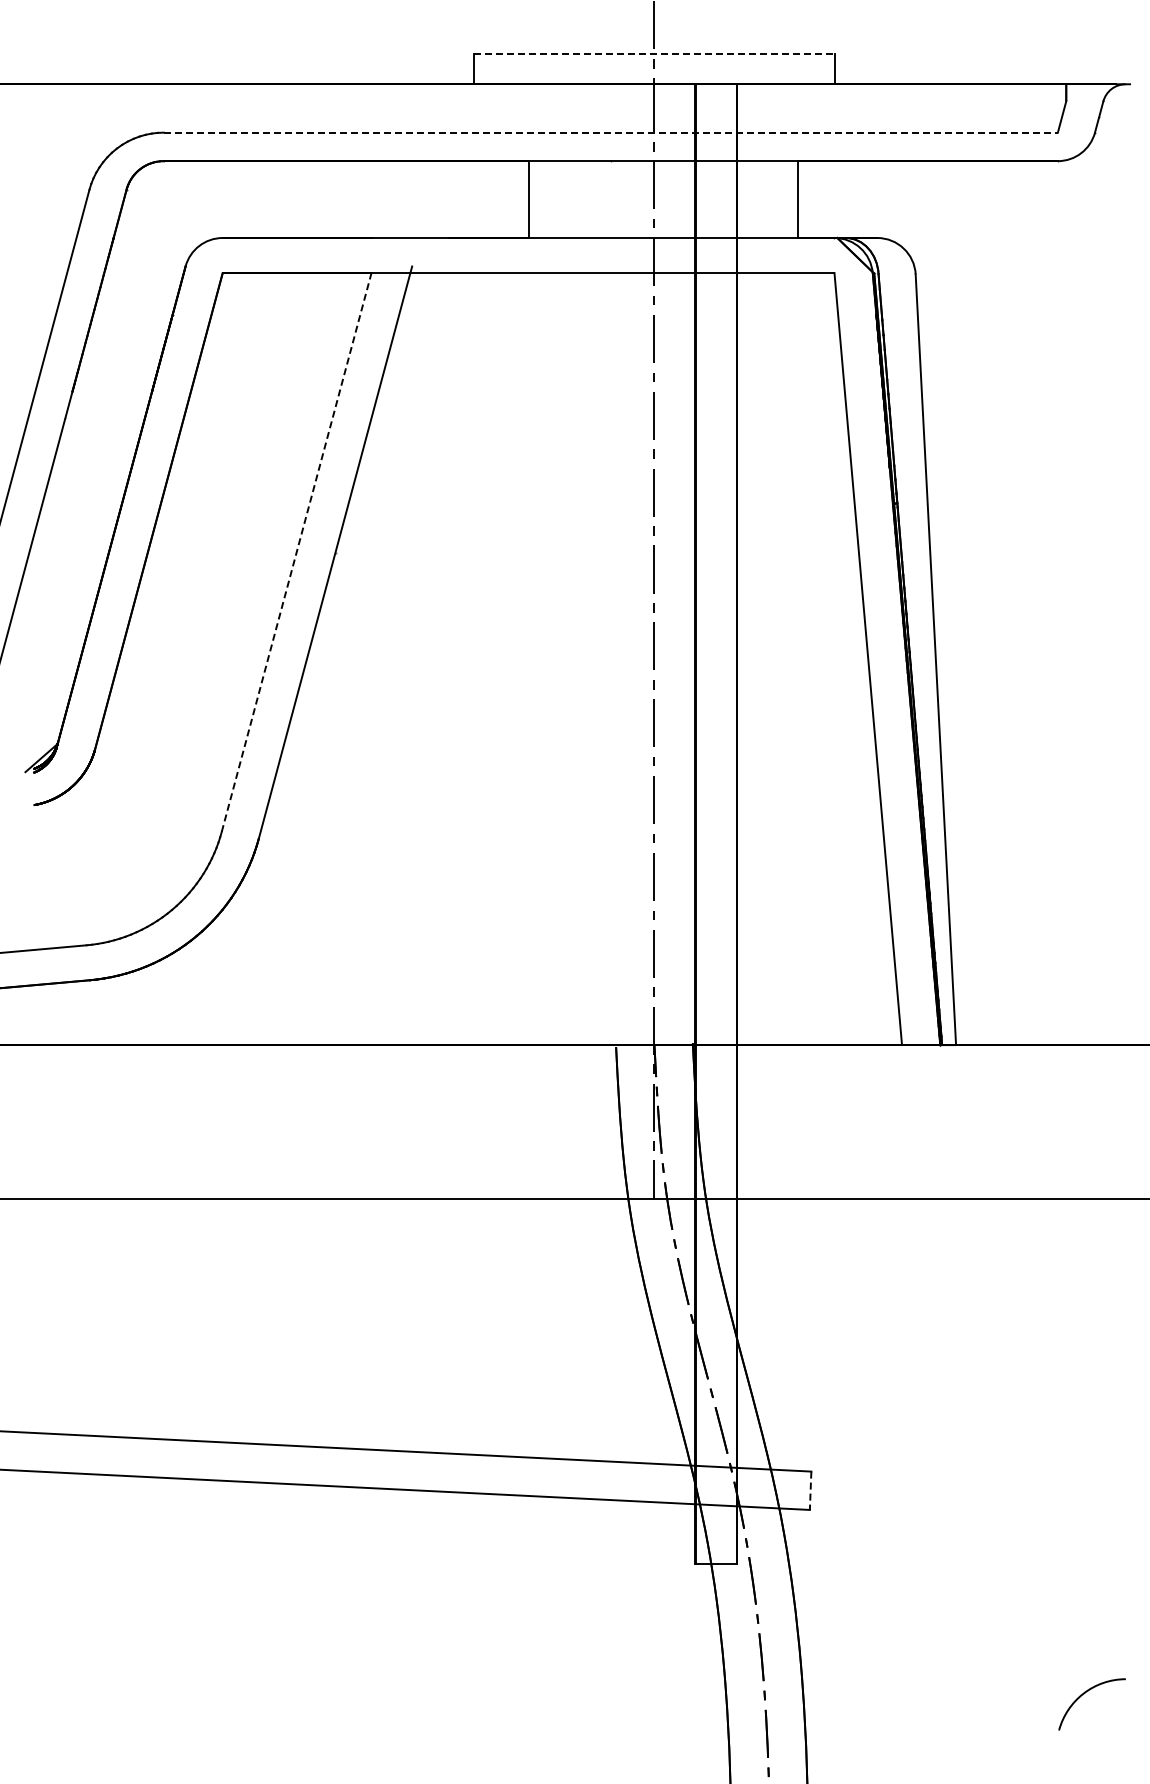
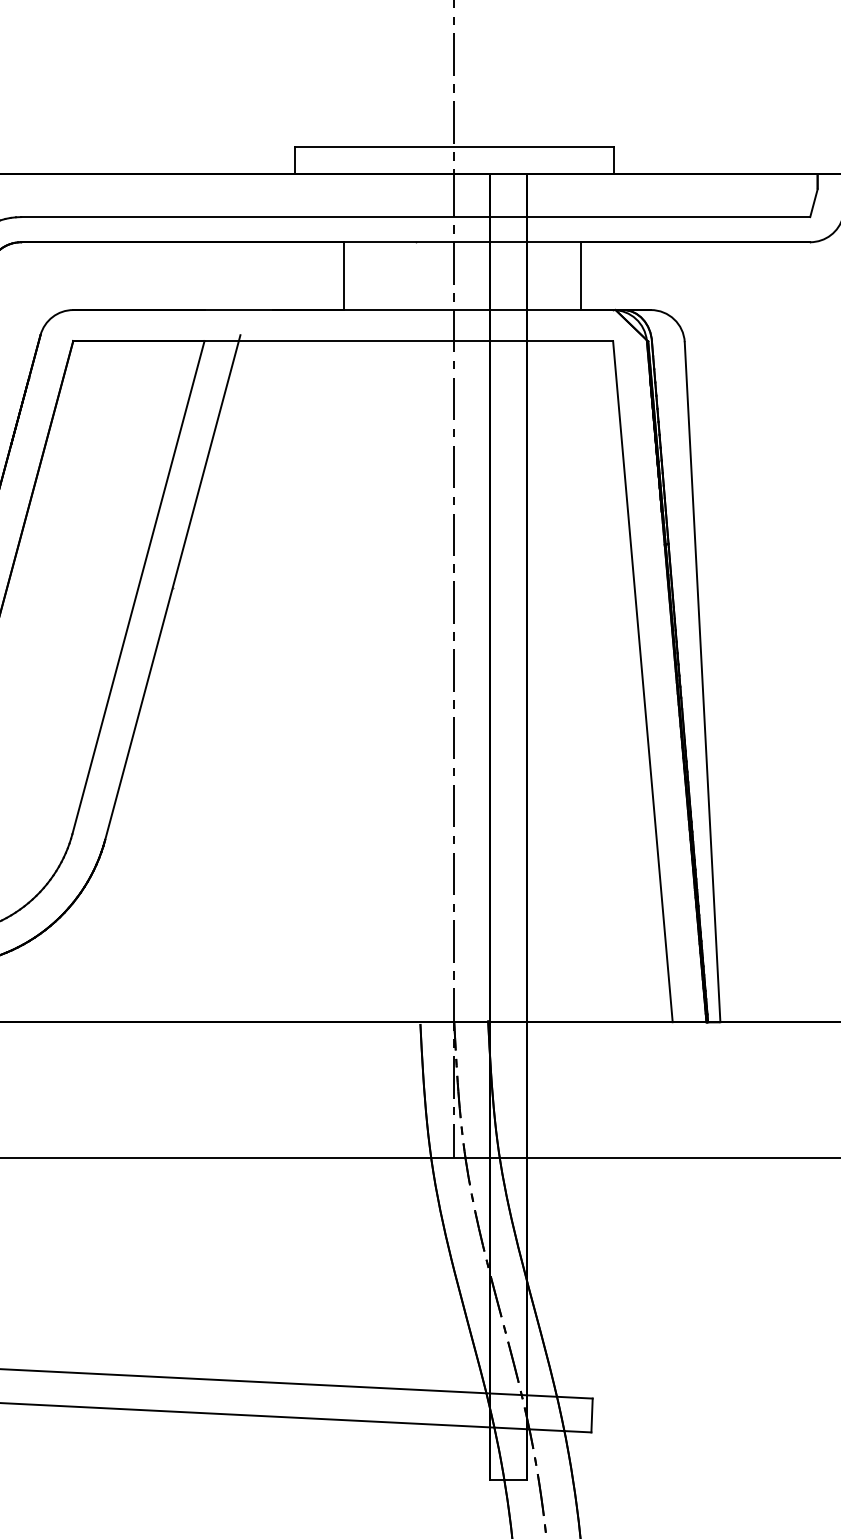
line: (654, 53) -> (454, 147), dashed -> solid
line: (611, 132) -> (416, 216), dashed -> solid
line: (296, 552) -> (138, 587), dashed -> solid
line: (810, 1491) -> (591, 1416), dashed -> solid

